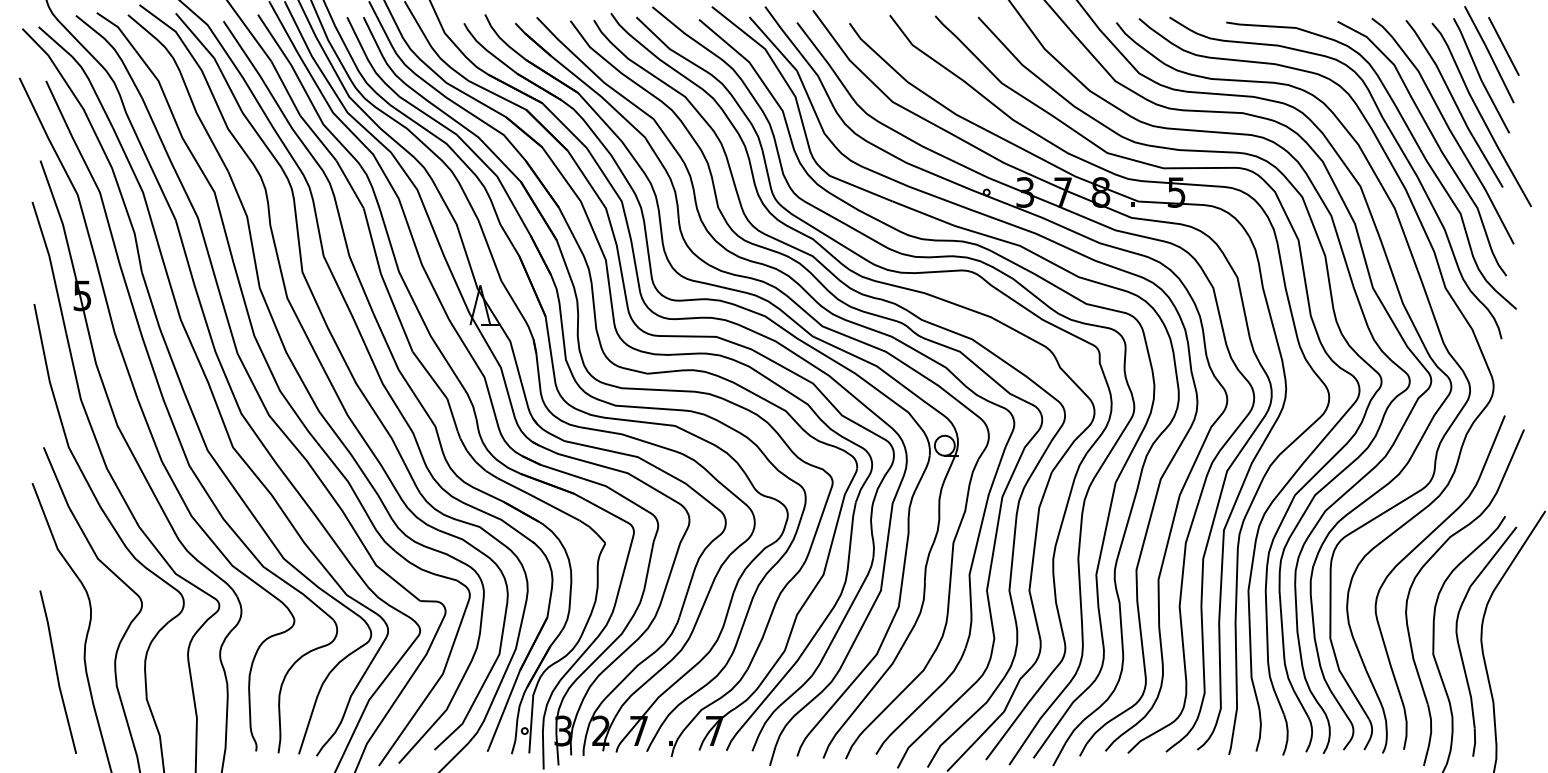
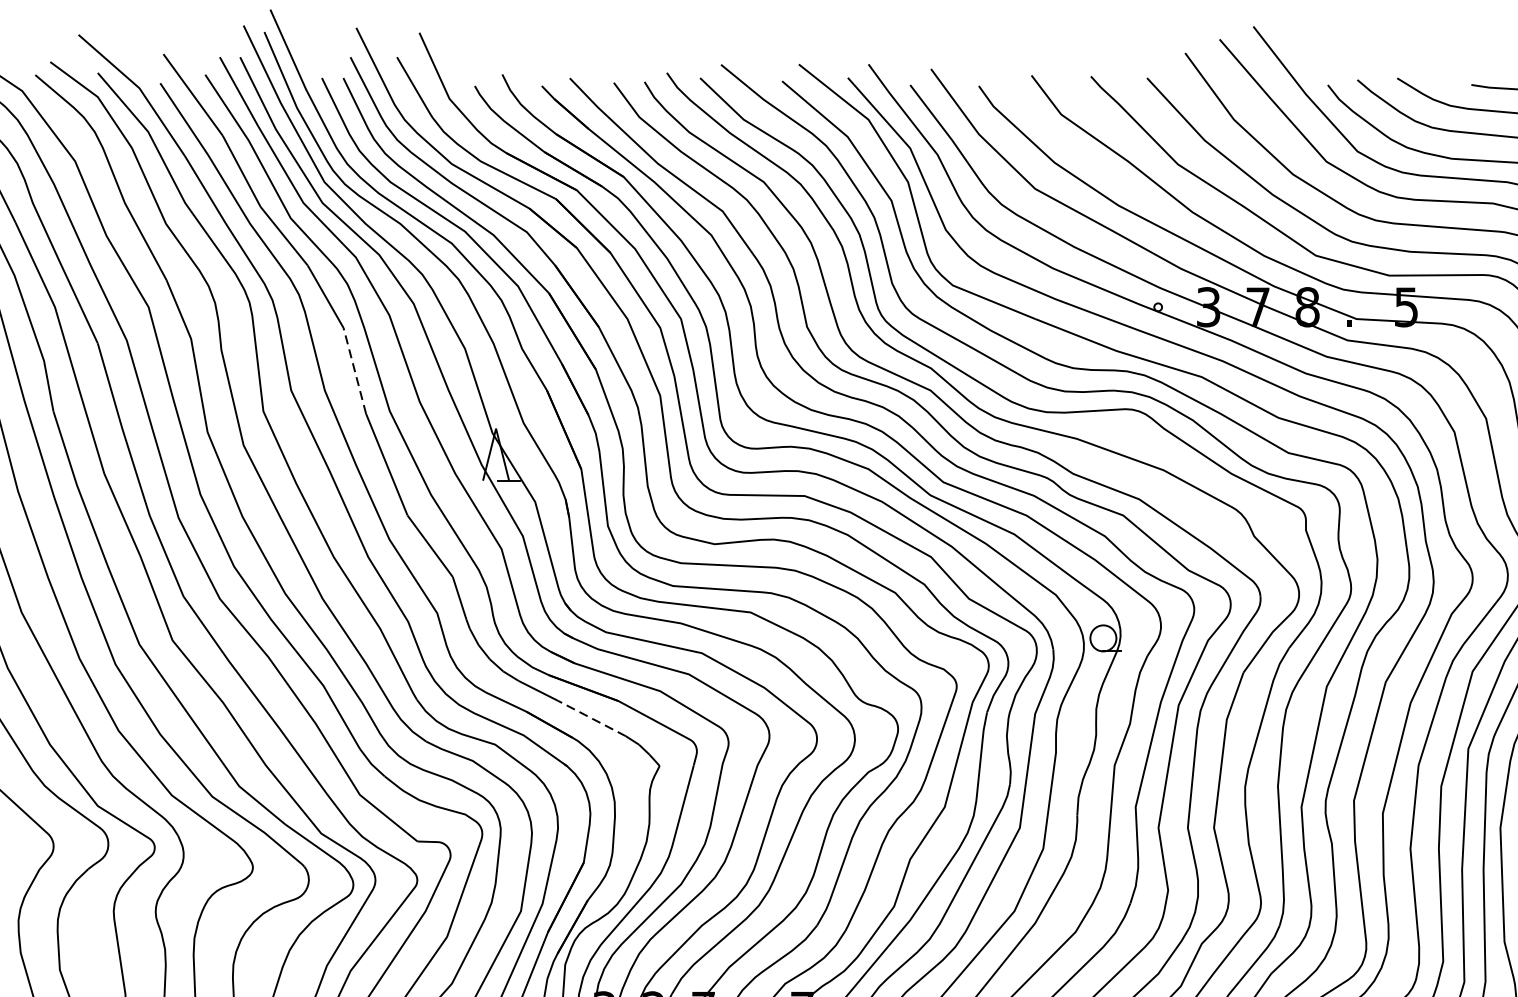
line: (372, 241) -> (355, 371), solid -> dashed
line: (553, 506) -> (591, 717), solid -> dashed

